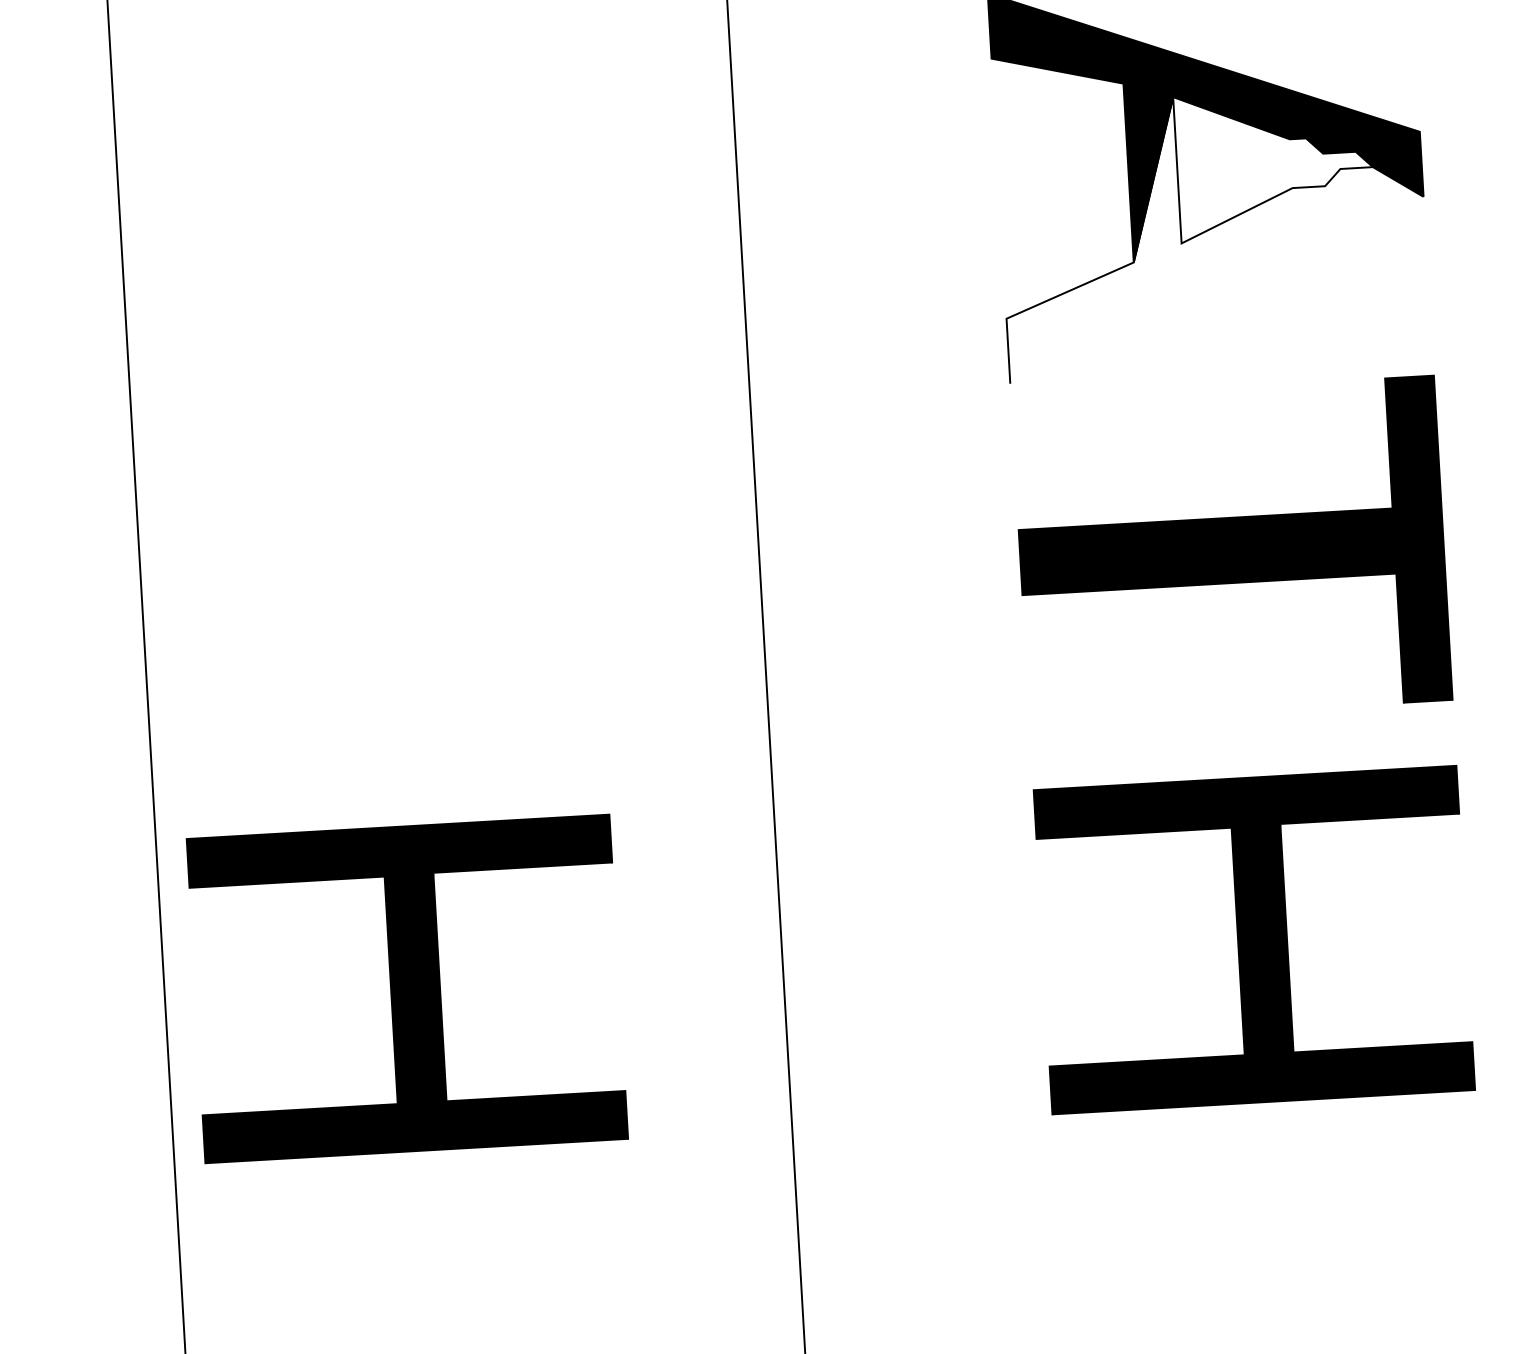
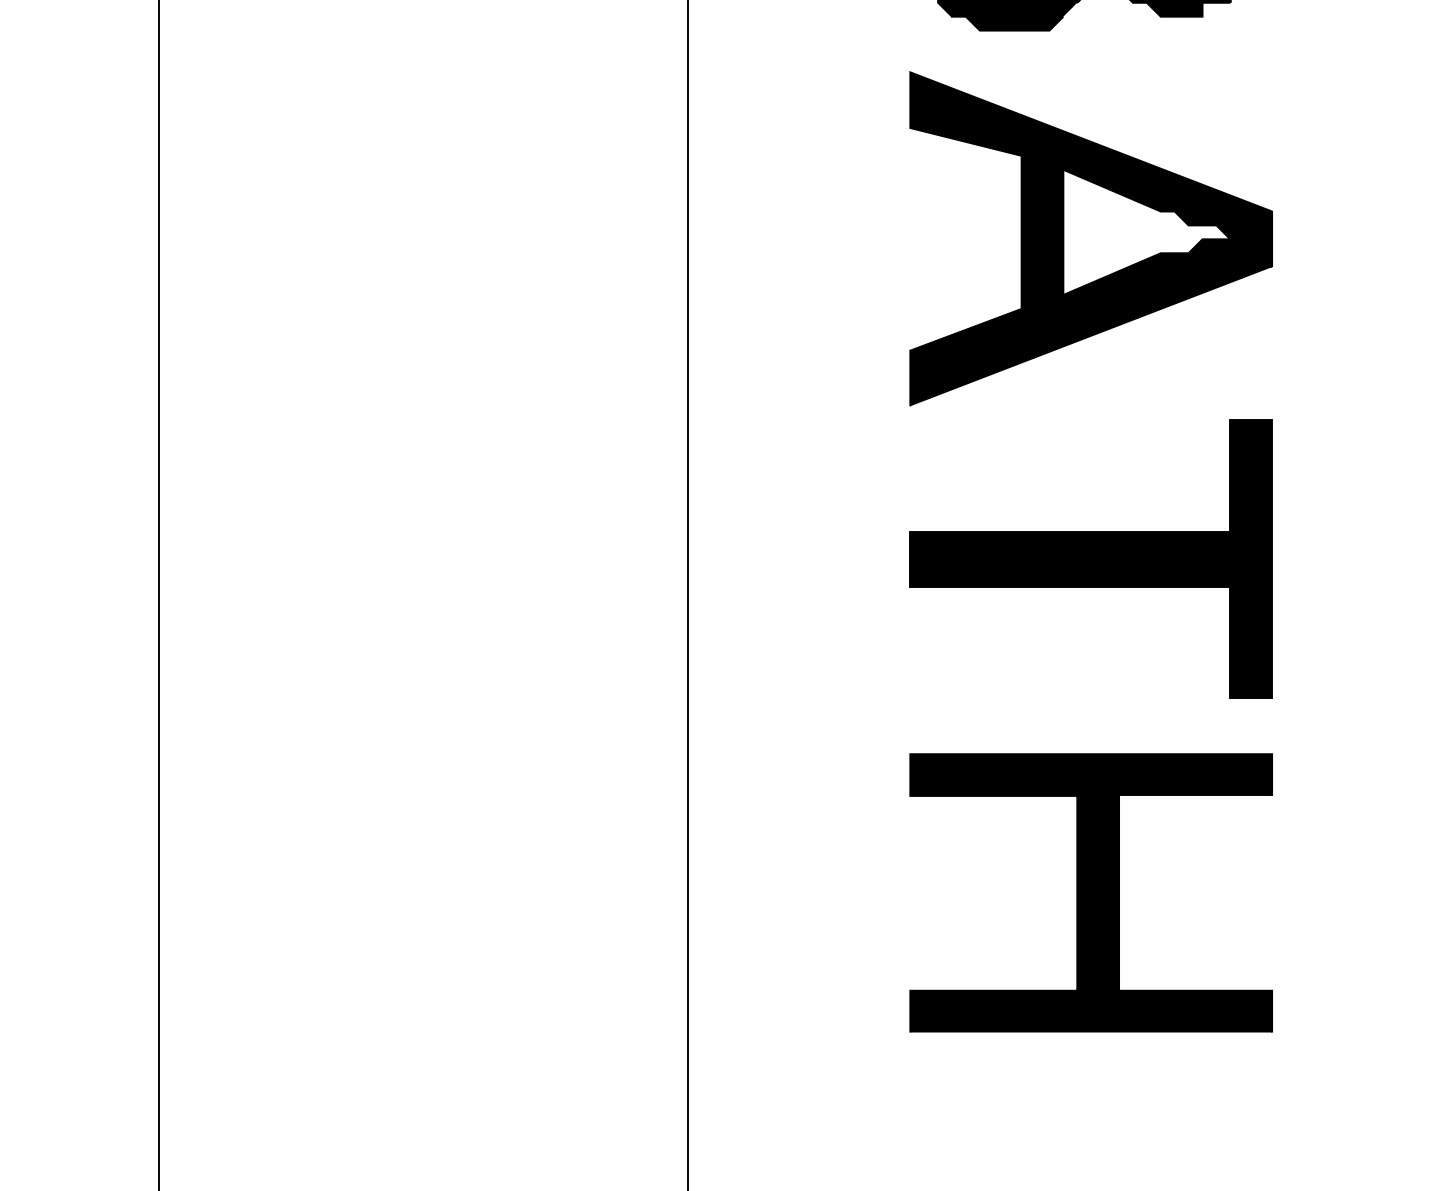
fill: (1213, 232) -> (1091, 287), added
part: (406, 988) -> (365, 892), removed

